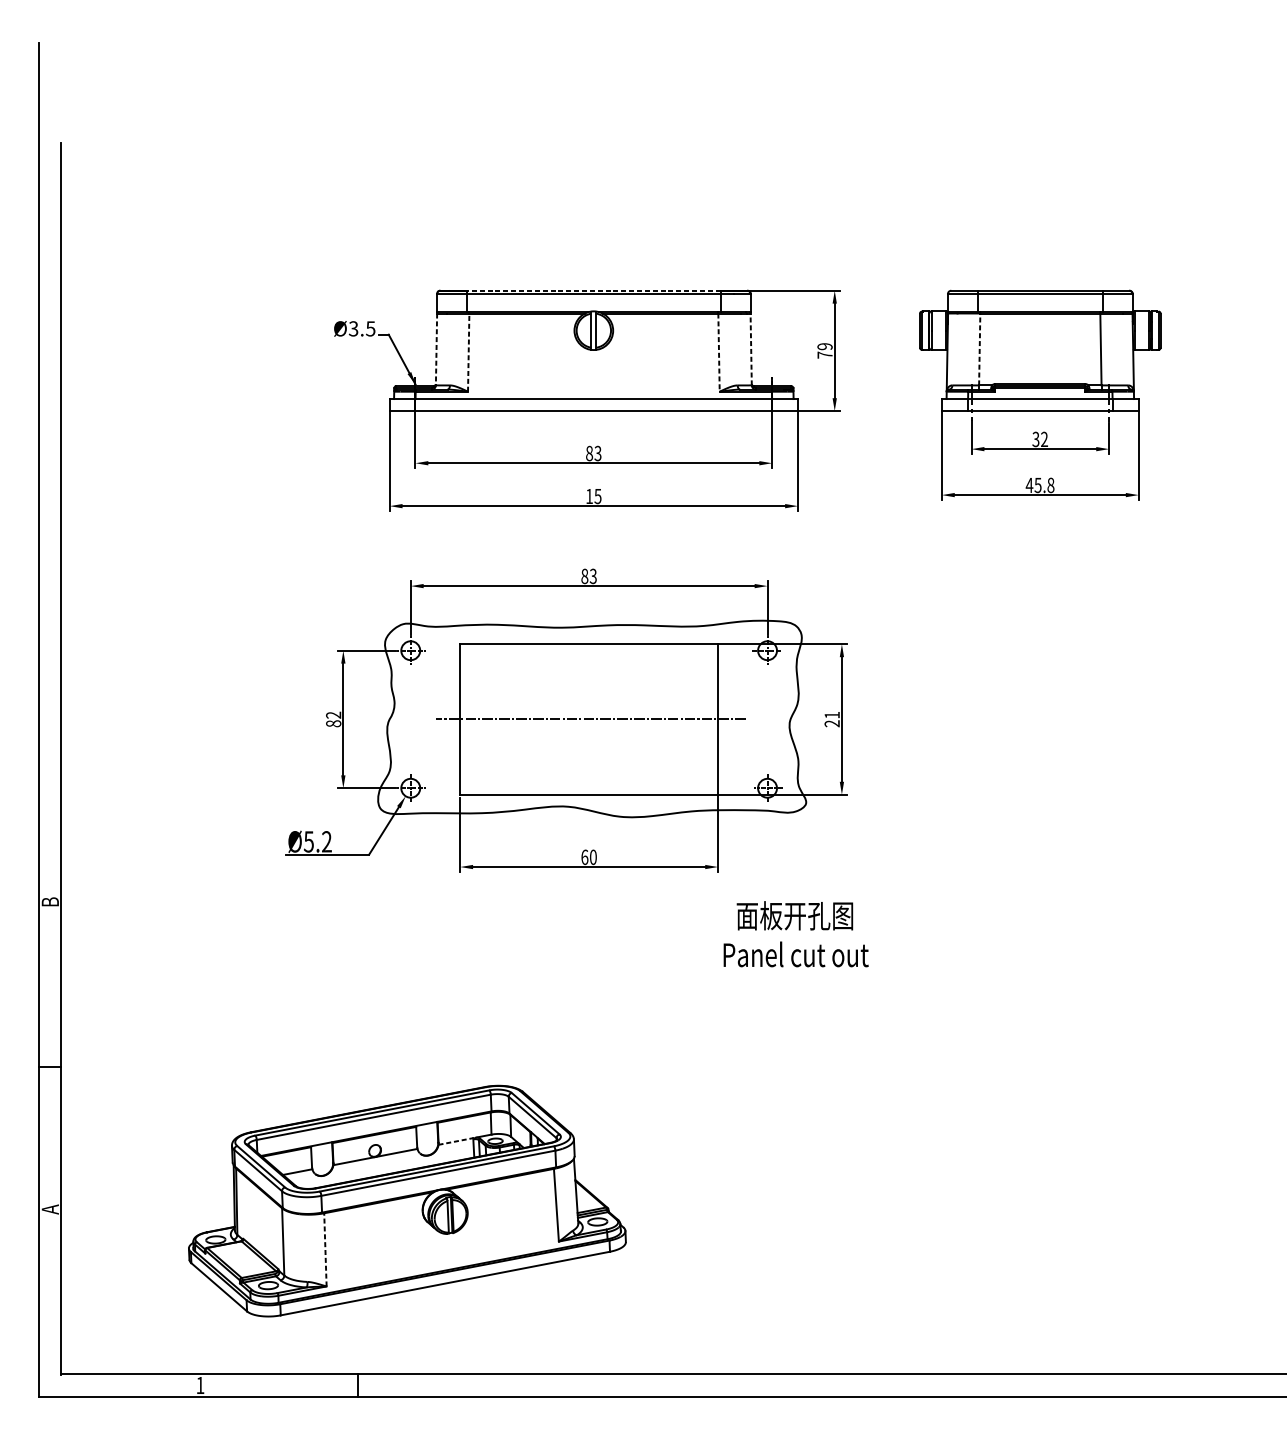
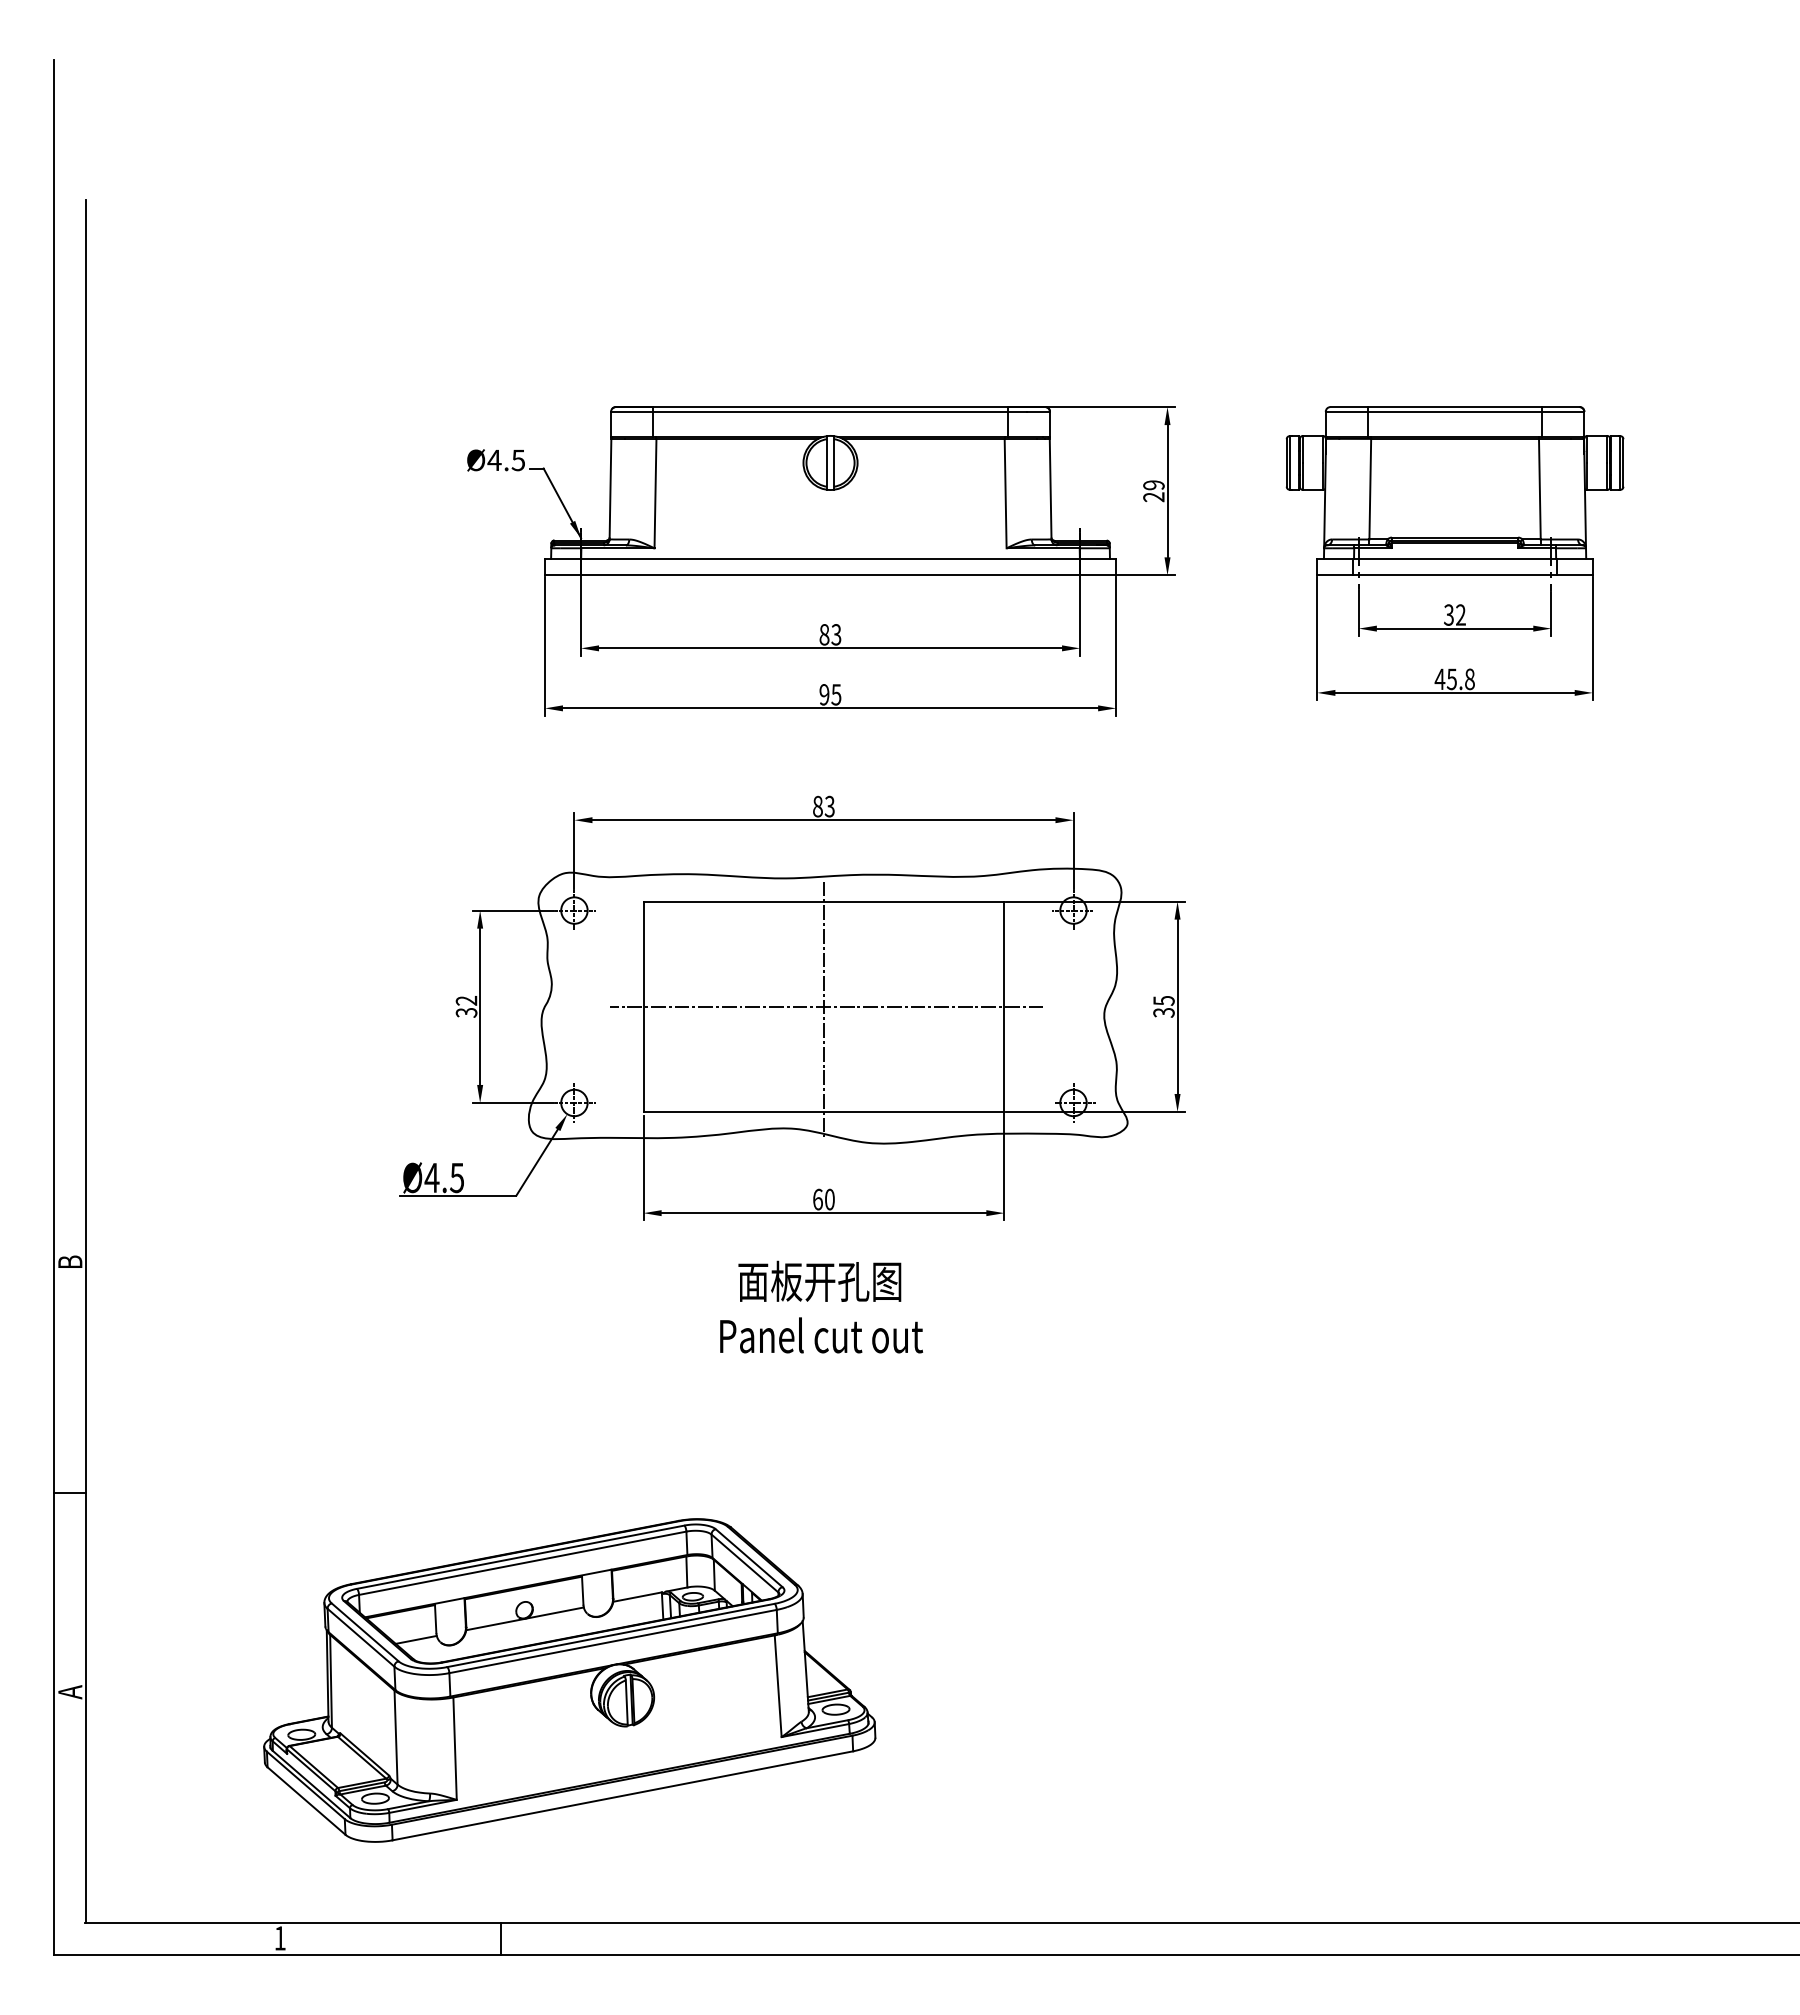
line: (580, 291) -> (811, 407), dashed -> solid
text: (353, 328) -> (494, 460), Ø3.5 -> Ø4.5
line: (751, 348) -> (1050, 488), dashed -> solid
line: (979, 348) -> (1370, 488), dashed -> solid
line: (436, 349) -> (610, 489), dashed -> solid
line: (468, 352) -> (655, 493), dashed -> solid
line: (718, 352) -> (1005, 493), dashed -> solid
text: (824, 355) -> (1153, 497), 79 -> 29
text: (589, 496) -> (824, 694), 15 -> 95
text: (831, 719) -> (1163, 1006), 21 -> 35
line: (588, 720) -> (823, 1008), added
text: (333, 723) -> (466, 1012), 82 -> 32
text: (317, 841) -> (444, 1177), Ø5.2 -> Ø4.5
text: (796, 933) -> (821, 1306), moved
line: (455, 1141) -> (637, 1597), dashed -> solid
line: (325, 1249) -> (455, 1748), dashed -> solid

